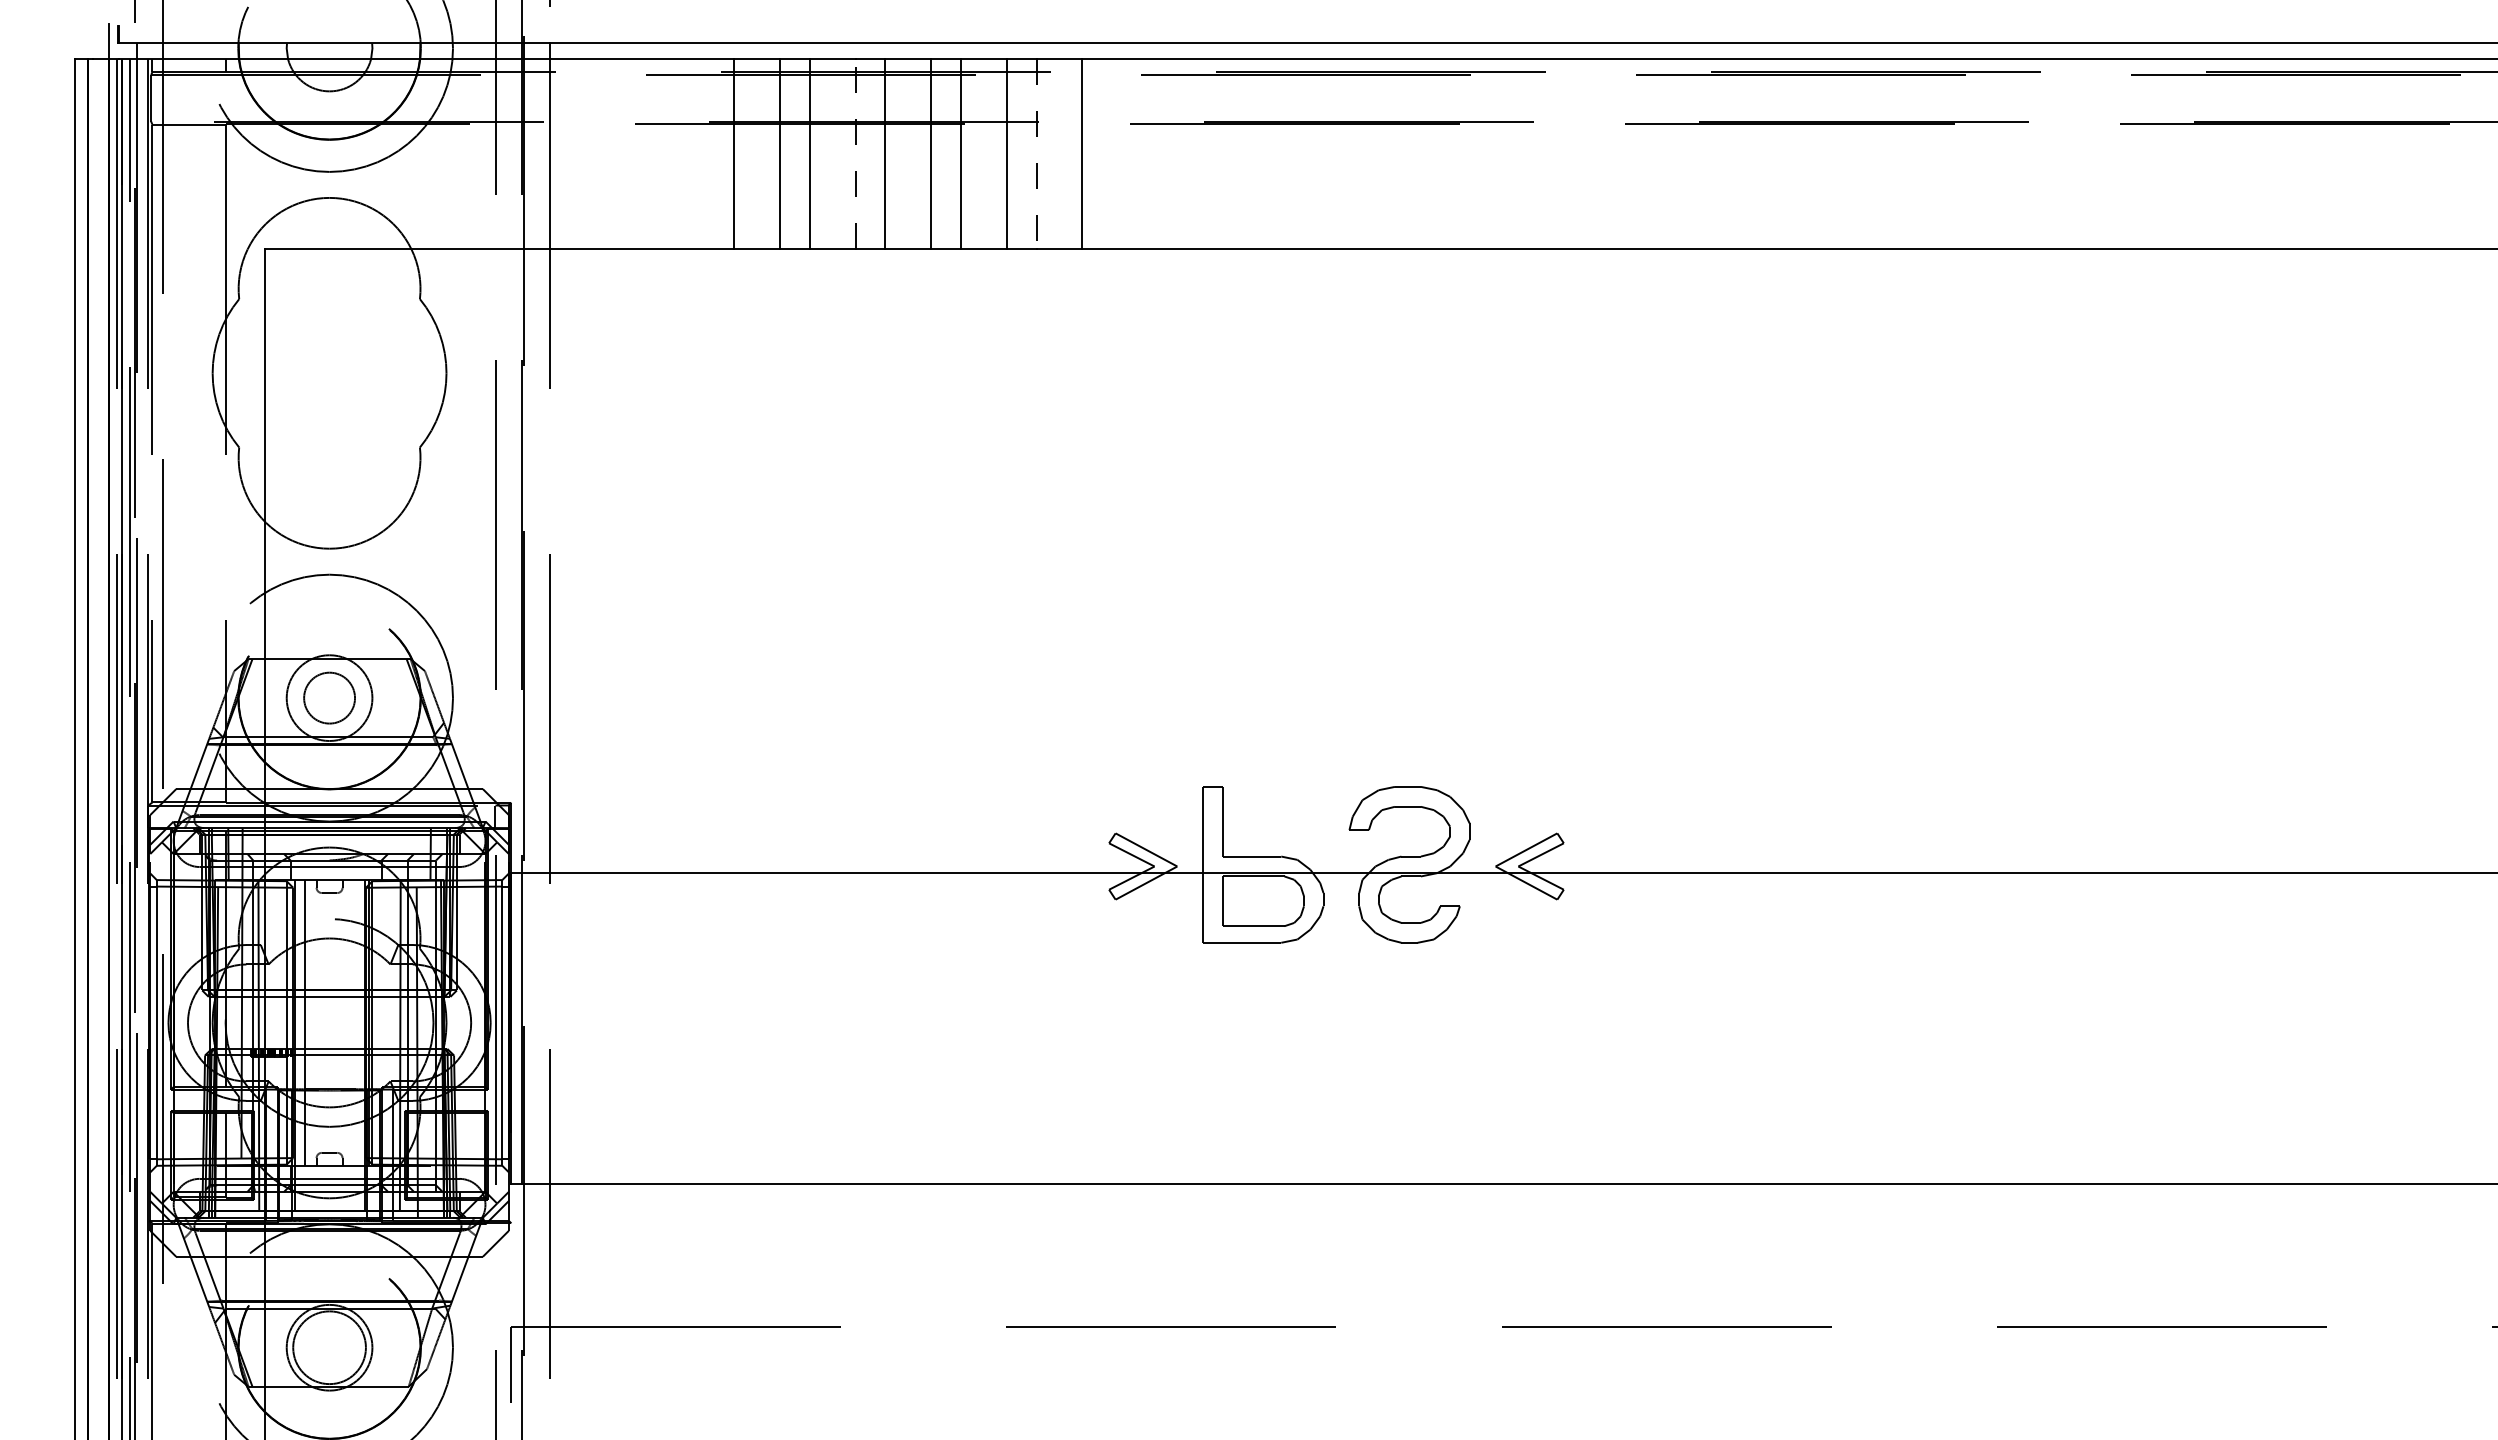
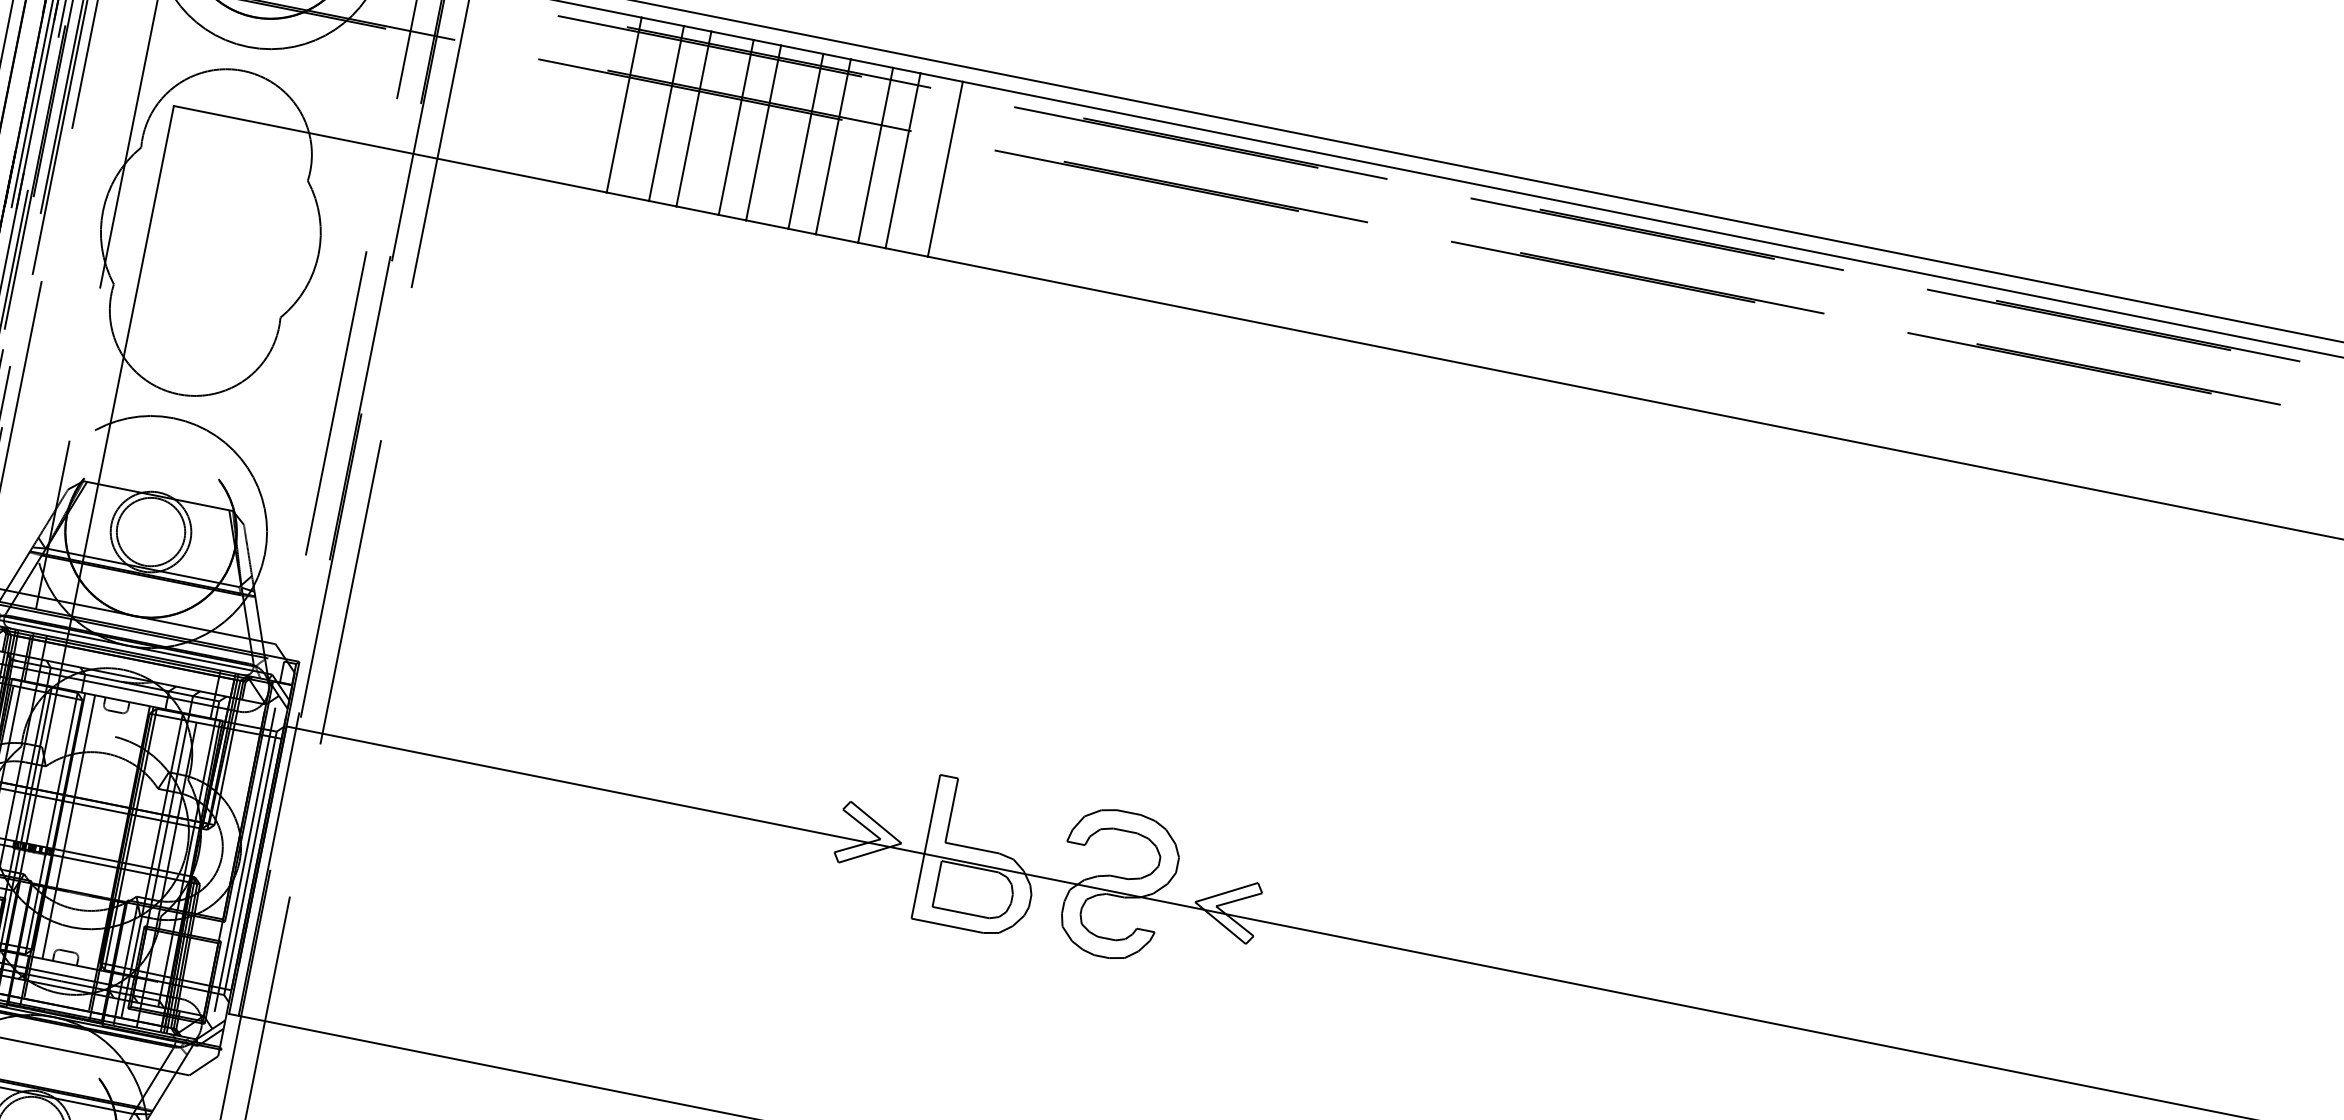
line: (855, 154) -> (736, 127), dashed -> solid
line: (1036, 154) -> (902, 161), dashed -> solid
circle: (329, 697) -> (151, 531), size x1.43

